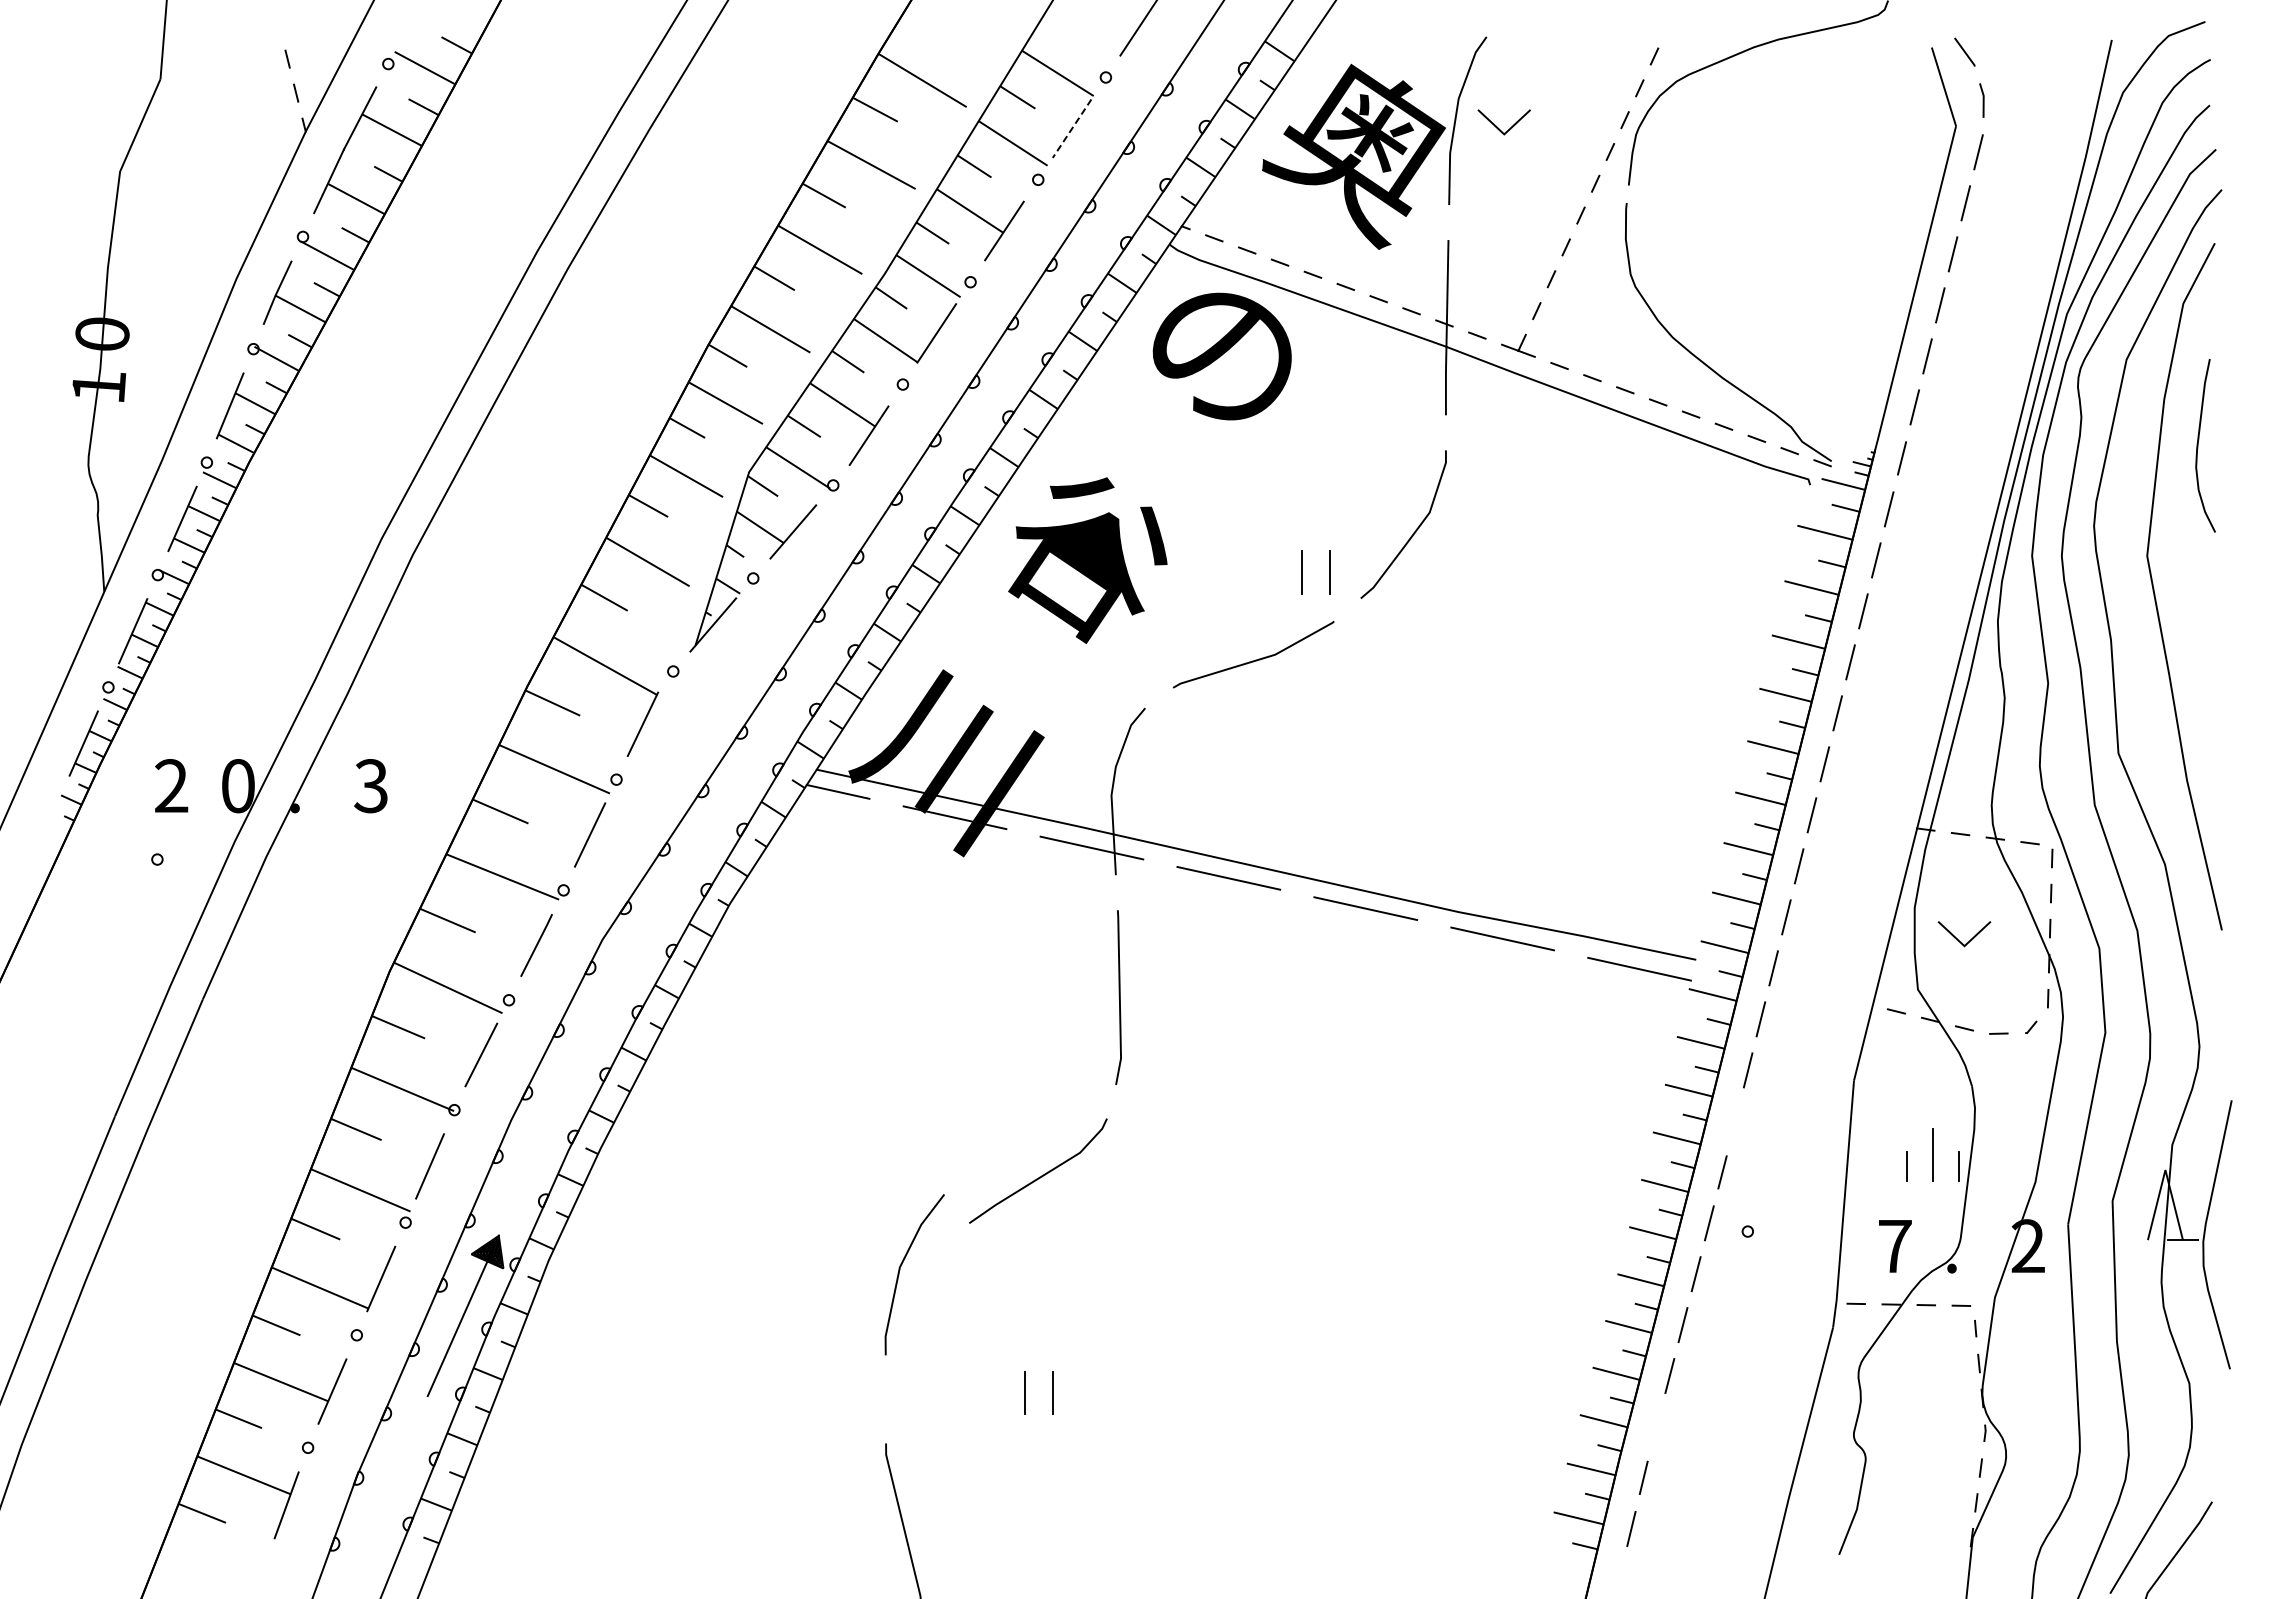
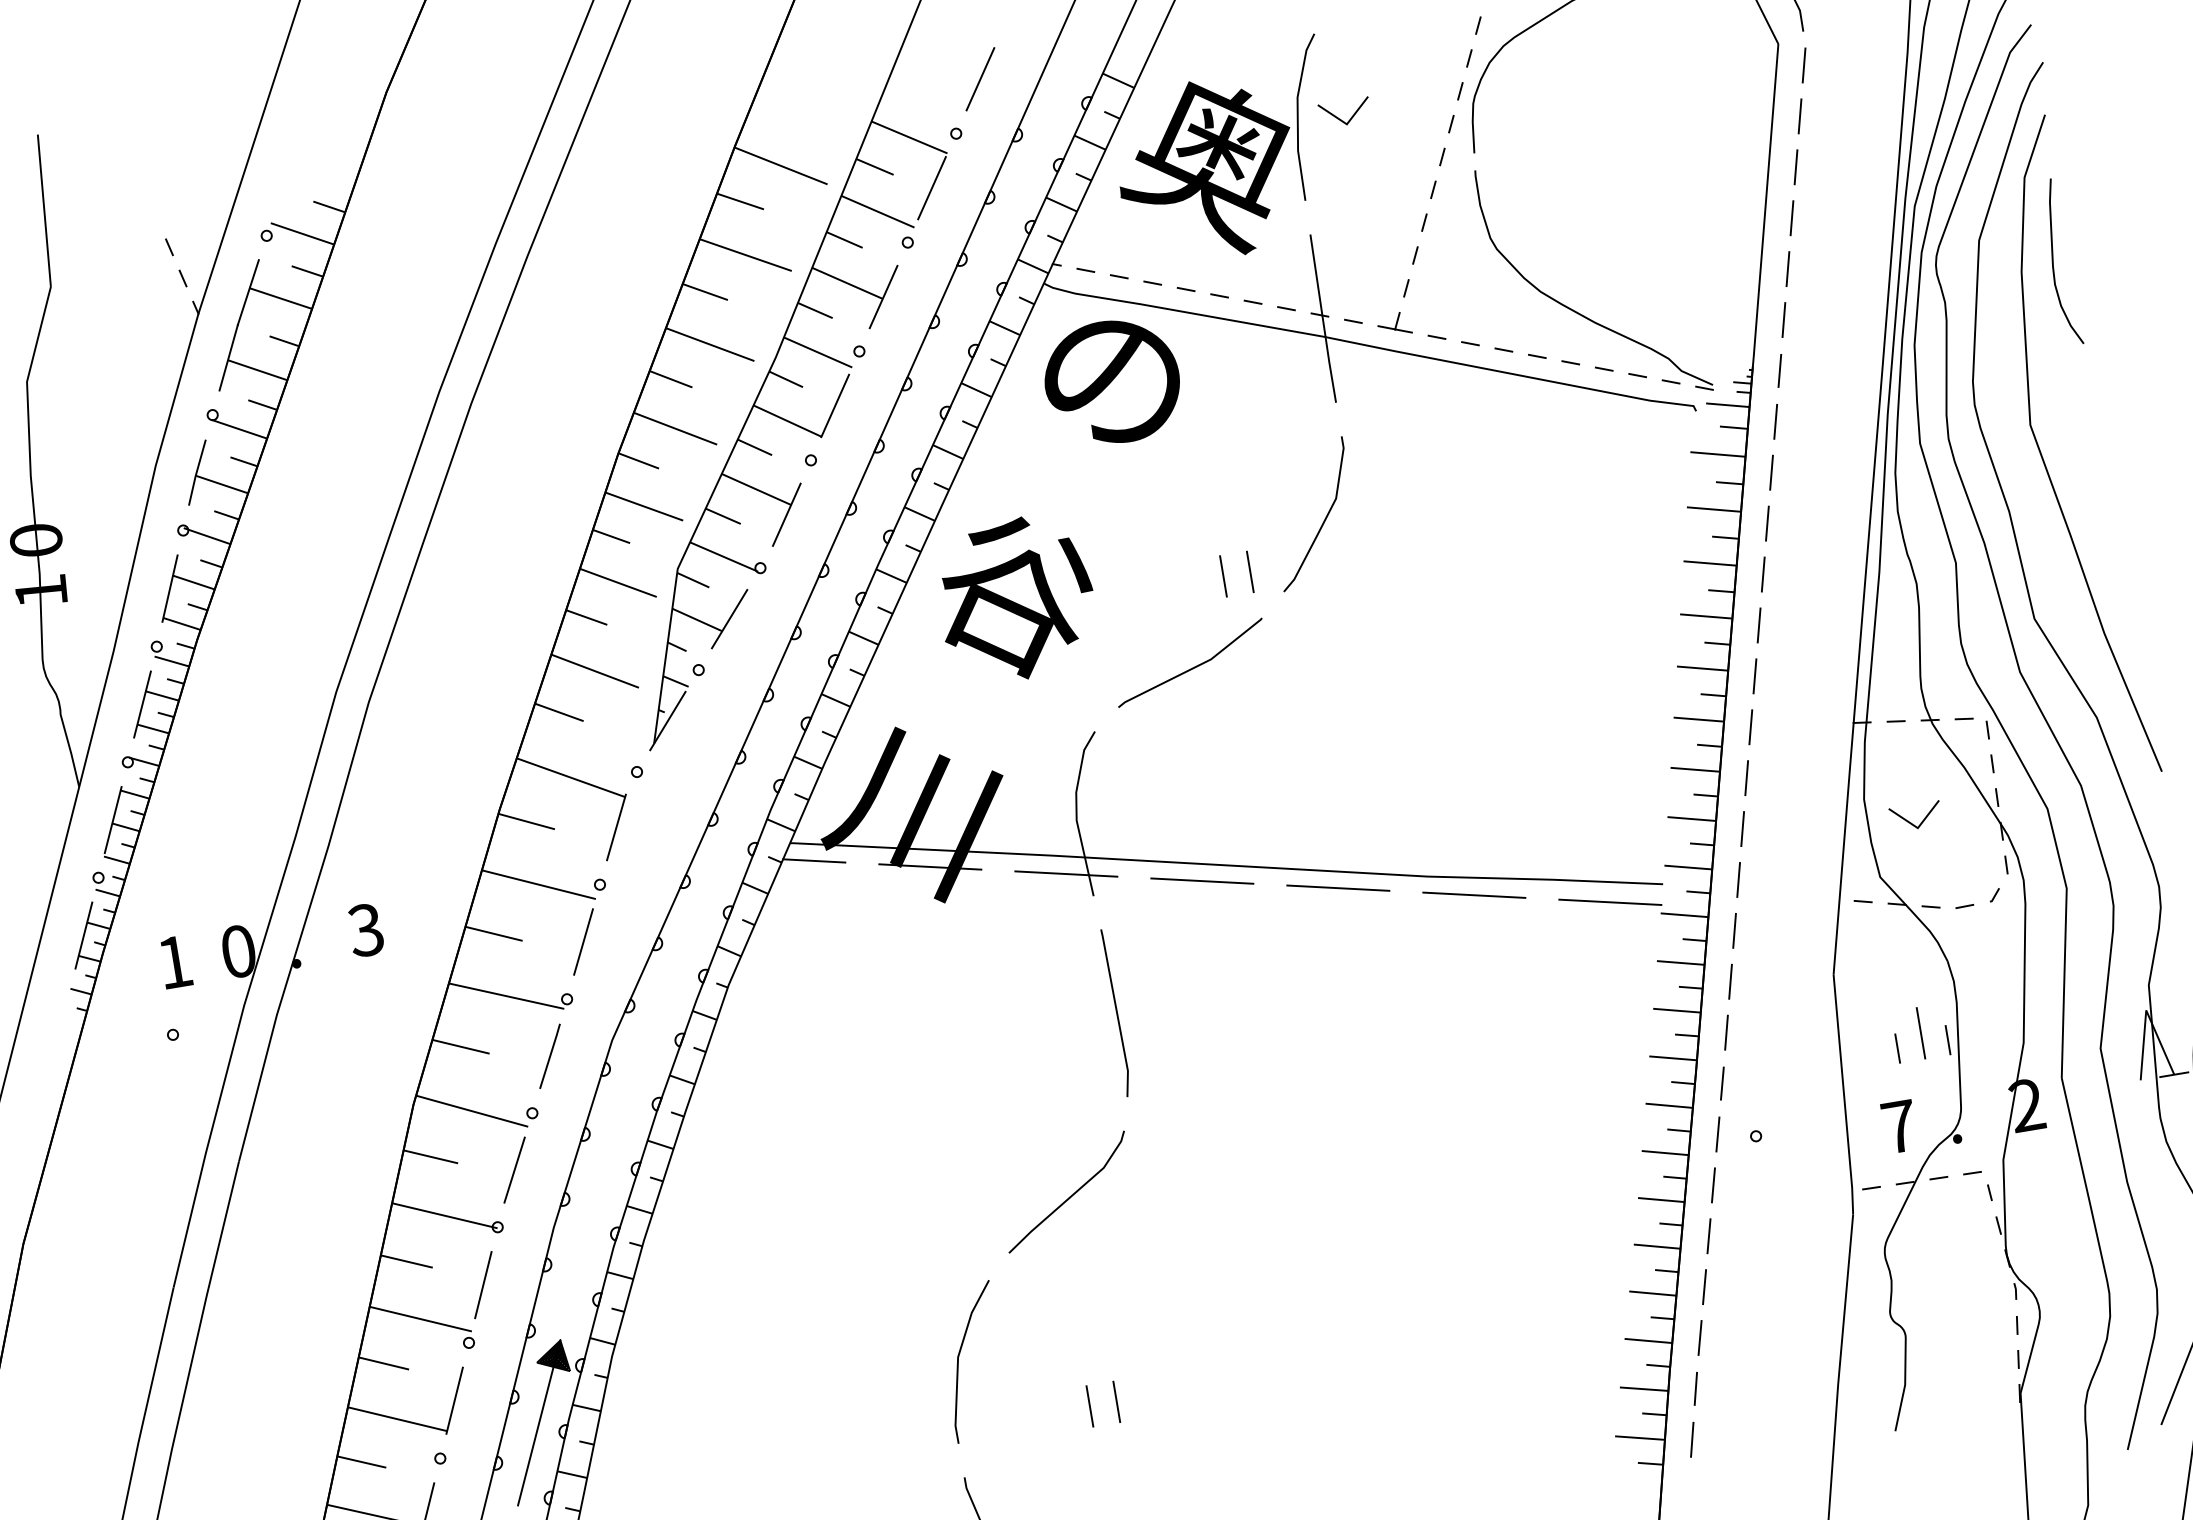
line: (1071, 129) -> (931, 189), dashed -> solid
curve: (2198, 445) -> (2053, 263), moved
text: (171, 785) -> (174, 961), 2 -> 1
line: (1735, 1121) -> (1726, 1032), added
line: (900, 1270) -> (959, 1360), moved
line: (1656, 1426) -> (1699, 1337), added

